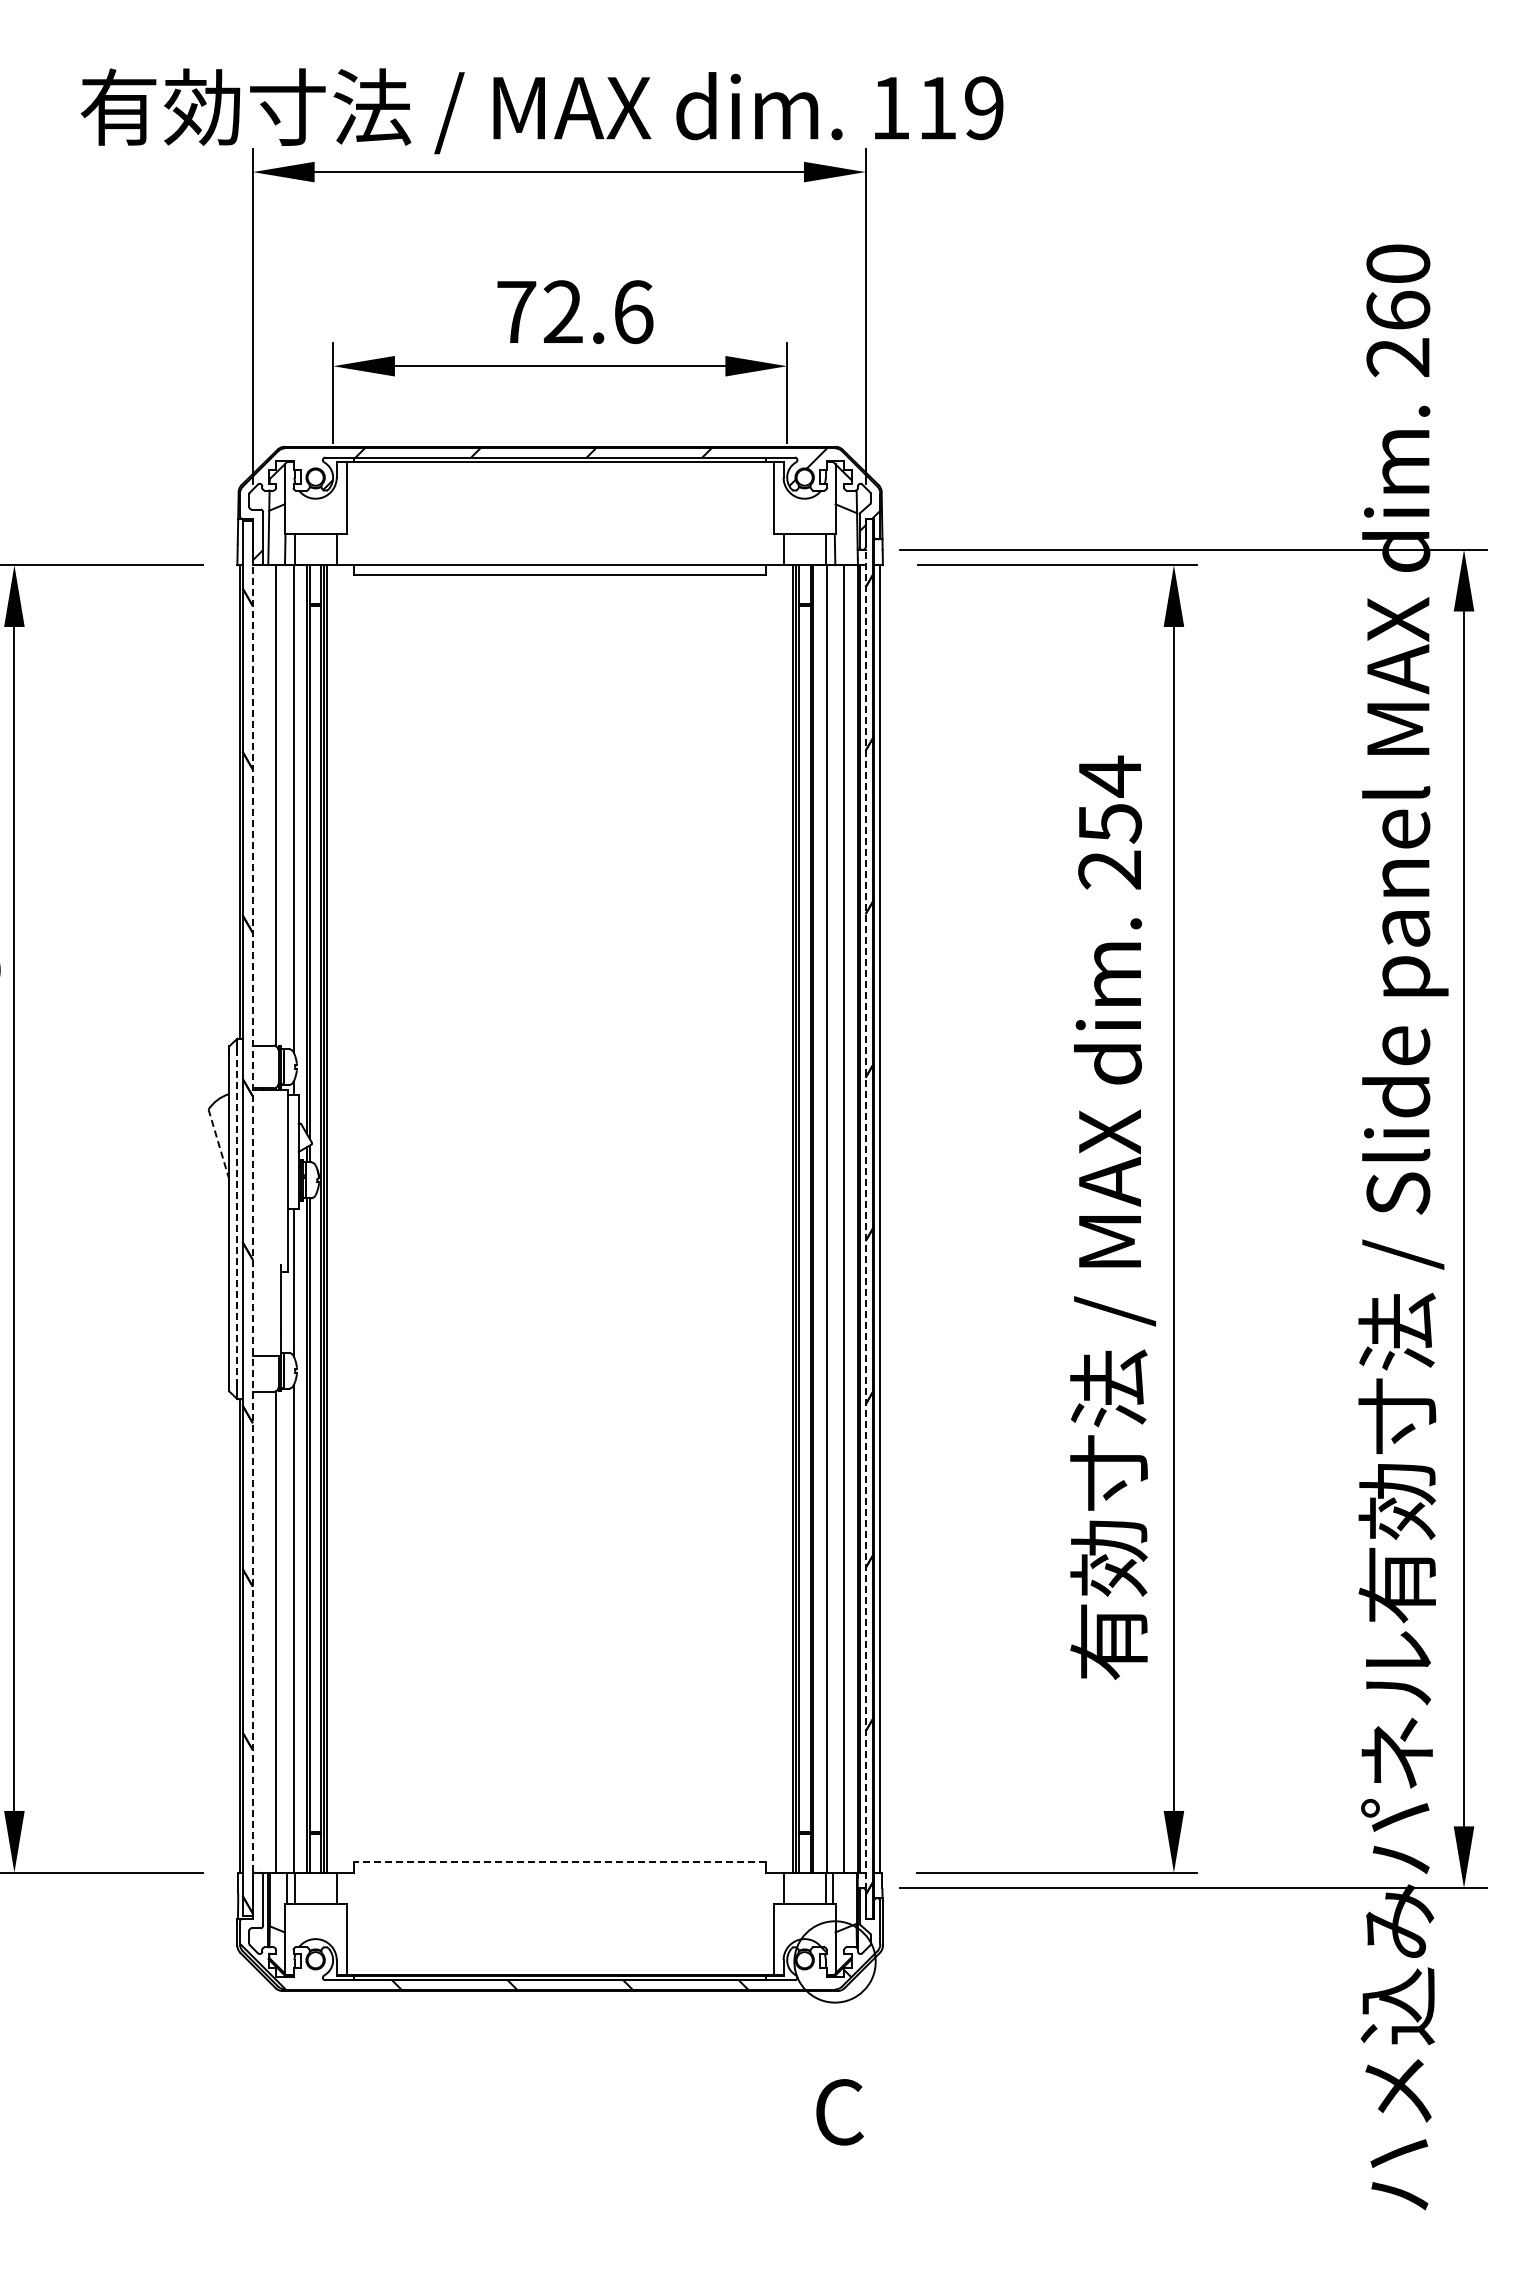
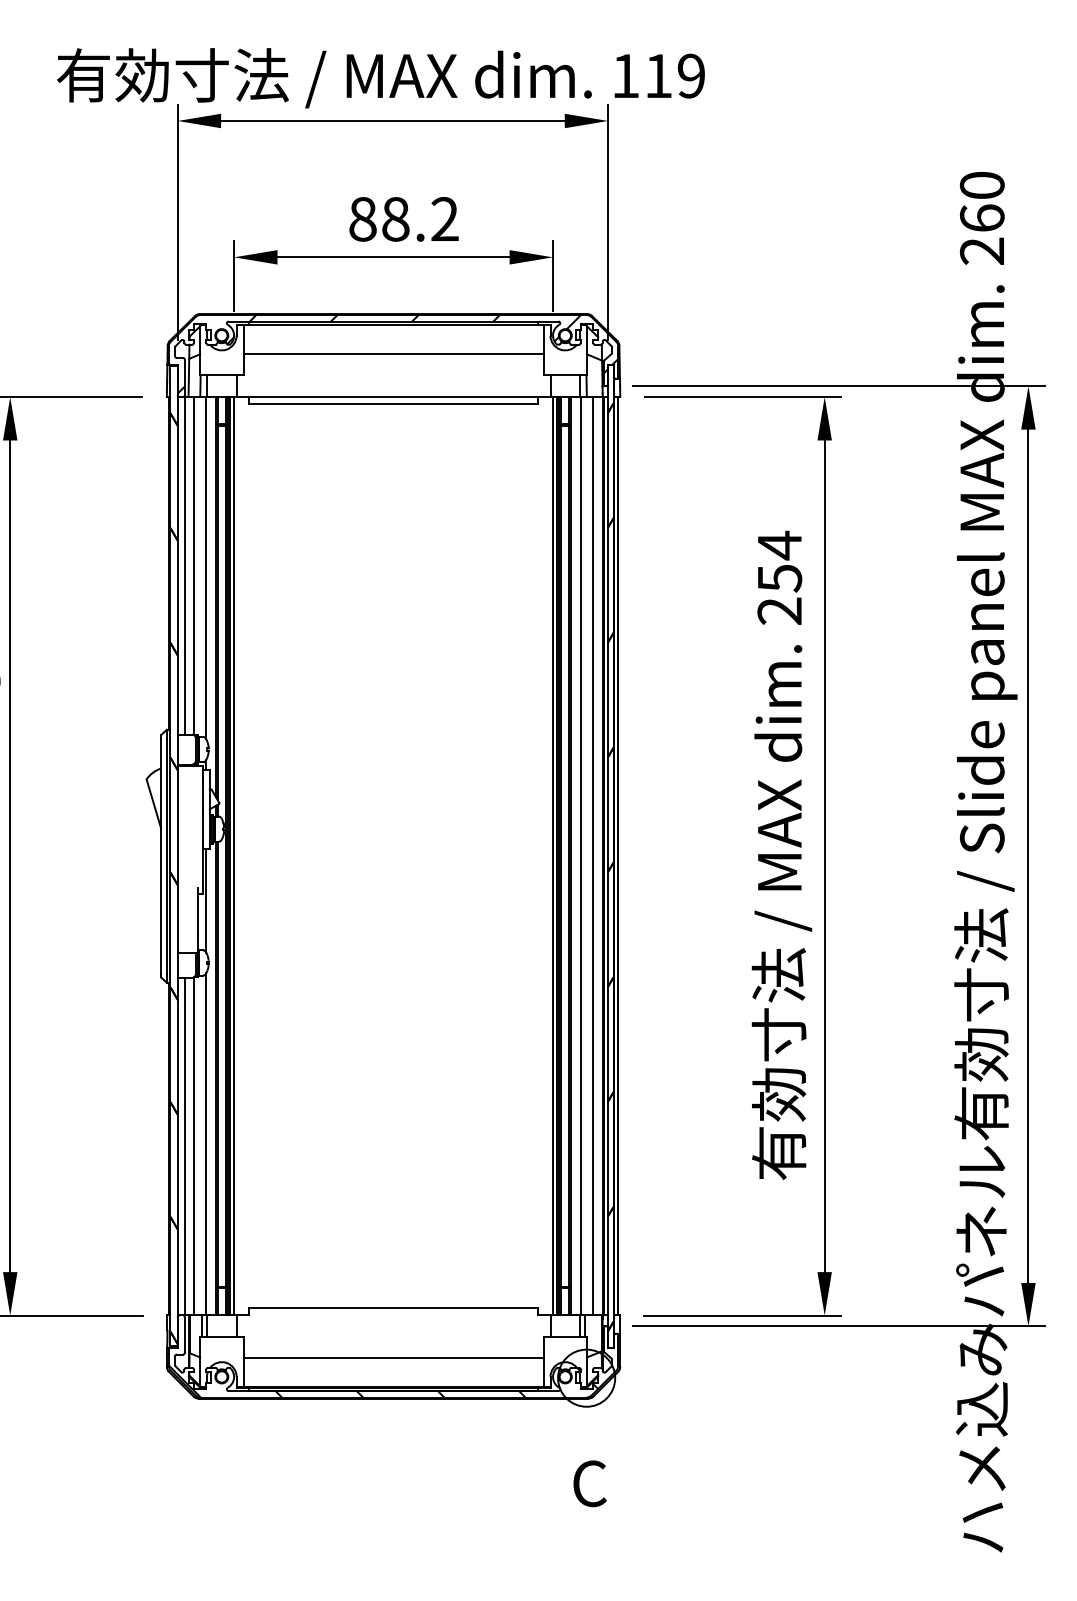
text: (575, 312) -> (404, 219), 72.6 -> 88.2
line: (559, 503) -> (393, 353), added
line: (263, 805) -> (185, 565), added
line: (219, 1144) -> (154, 804), dashed -> solid
line: (237, 1218) -> (166, 855), dashed -> solid
line: (252, 1218) -> (177, 855), dashed -> solid
line: (333, 1218) -> (234, 855), added
line: (787, 1218) -> (553, 855), added
line: (865, 1218) -> (608, 855), dashed -> solid
line: (263, 1632) -> (185, 1146), added
line: (560, 1862) -> (393, 1308), dashed -> solid
line: (559, 1933) -> (393, 1358), added

